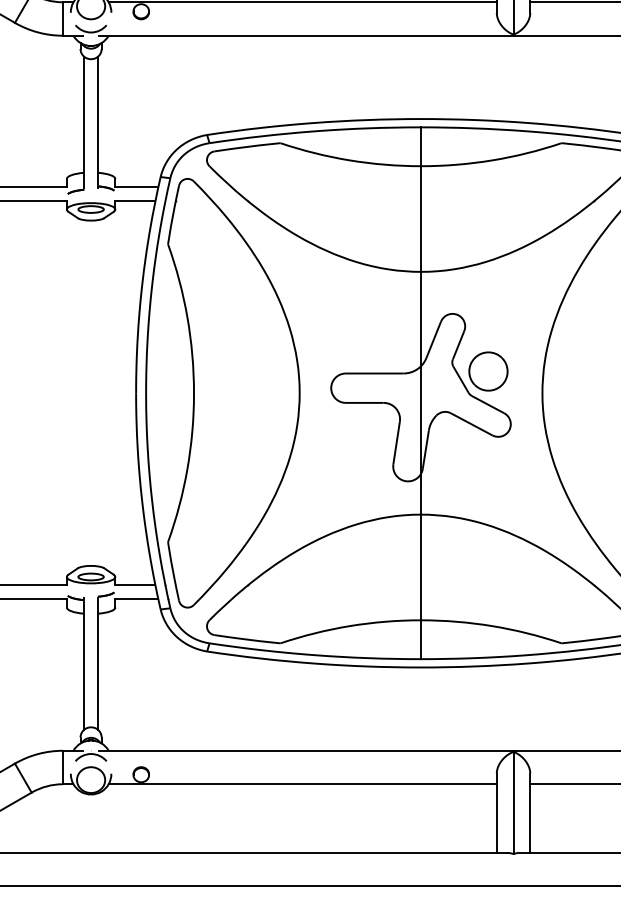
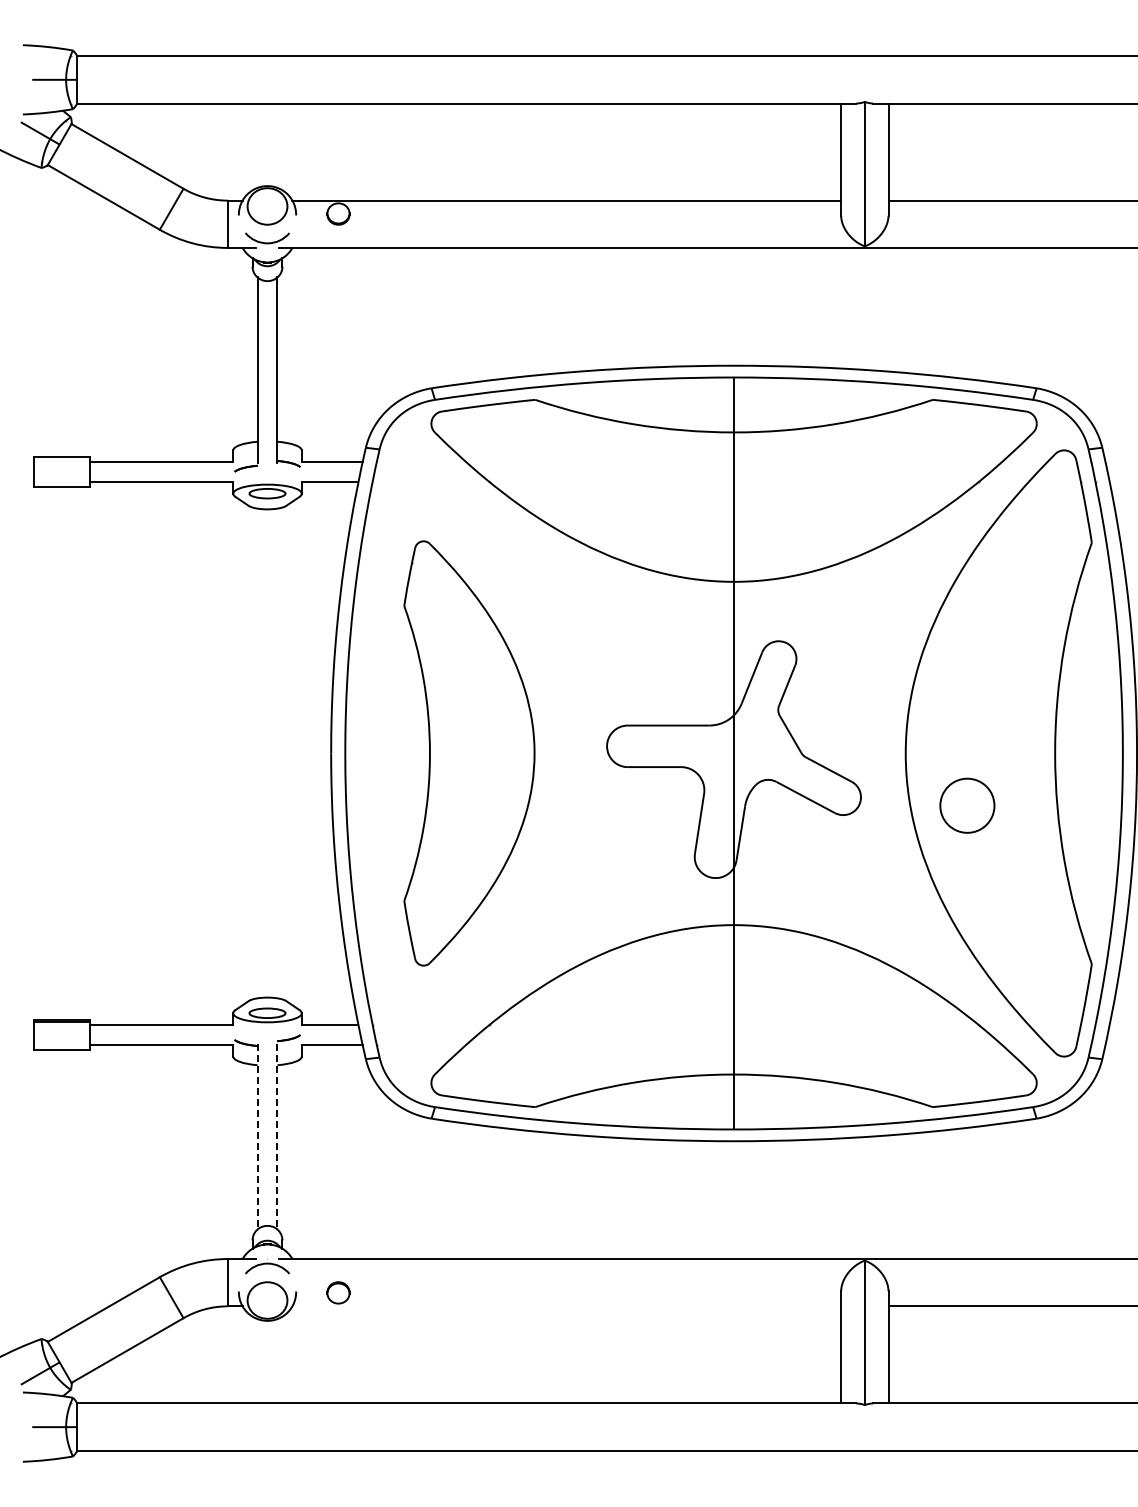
part: (488, 371) -> (967, 805), moved
part: (233, 393) -> (469, 753), size x0.7
line: (84, 664) -> (257, 1136), solid -> dashed
line: (98, 664) -> (277, 1136), solid -> dashed
line: (302, 784) -> (566, 1306), removed

